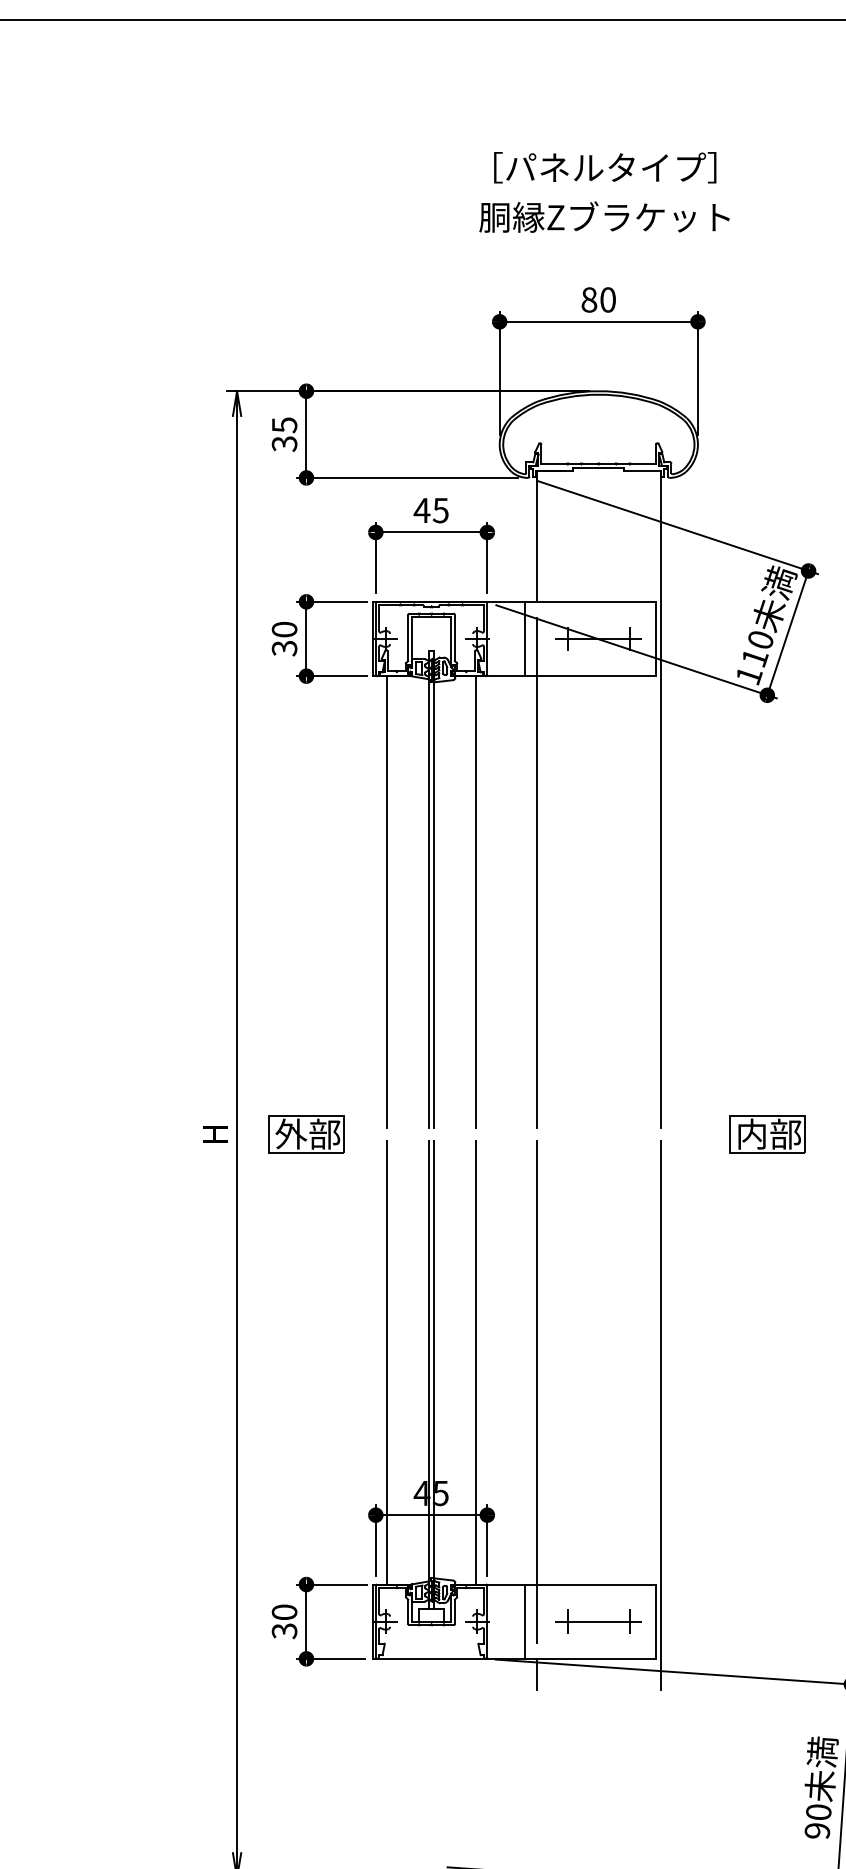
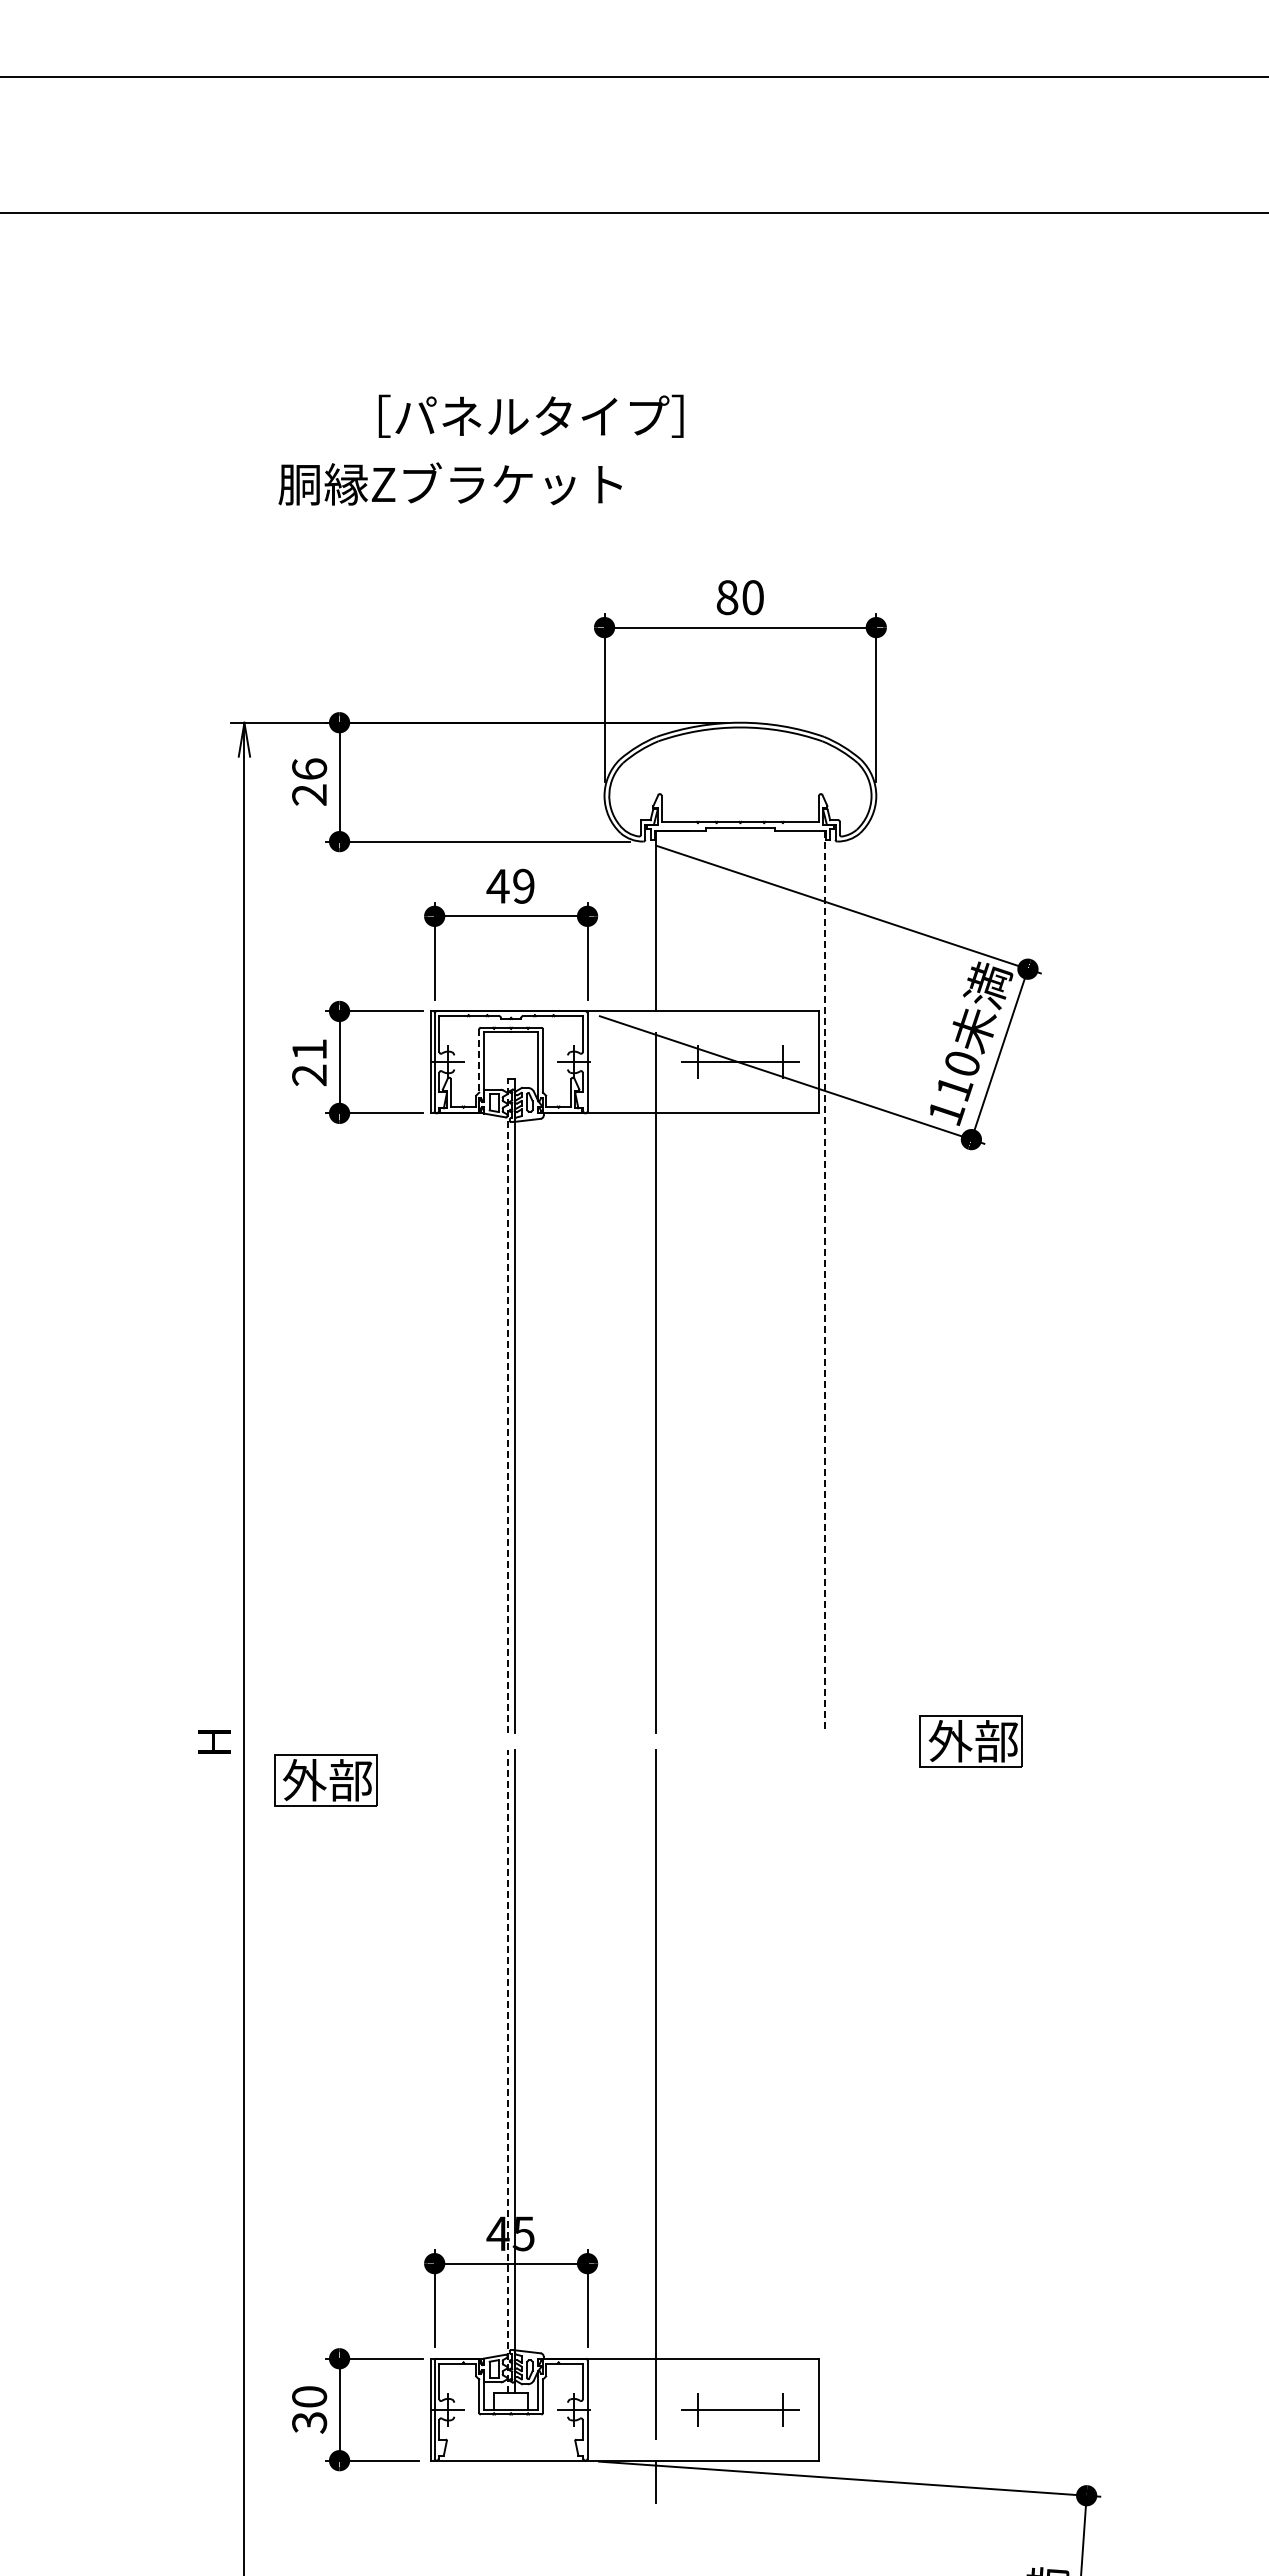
text: (604, 167) -> (530, 415), moved
text: (604, 216) -> (449, 483), moved
text: (284, 434) -> (309, 782), 35 -> 26
text: (440, 509) -> (523, 885), 45 -> 49
line: (408, 638) -> (479, 1061), solid -> dashed
text: (284, 639) -> (309, 1062), 30 -> 21
line: (524, 639) -> (638, 1062), removed
line: (660, 799) -> (825, 1282), solid -> dashed
line: (428, 889) -> (507, 1406), solid -> dashed
line: (386, 902) -> (449, 1423), removed
line: (476, 902) -> (572, 1423), removed
part: (306, 1134) -> (325, 1780), moved
text: (752, 1134) -> (950, 1741), 内部 -> 外部
line: (386, 1362) -> (449, 2054), removed
line: (476, 1362) -> (572, 2054), removed
line: (428, 1375) -> (507, 2071), solid -> dashed
line: (660, 1415) -> (825, 2126), removed
line: (524, 1621) -> (638, 2409), removed

